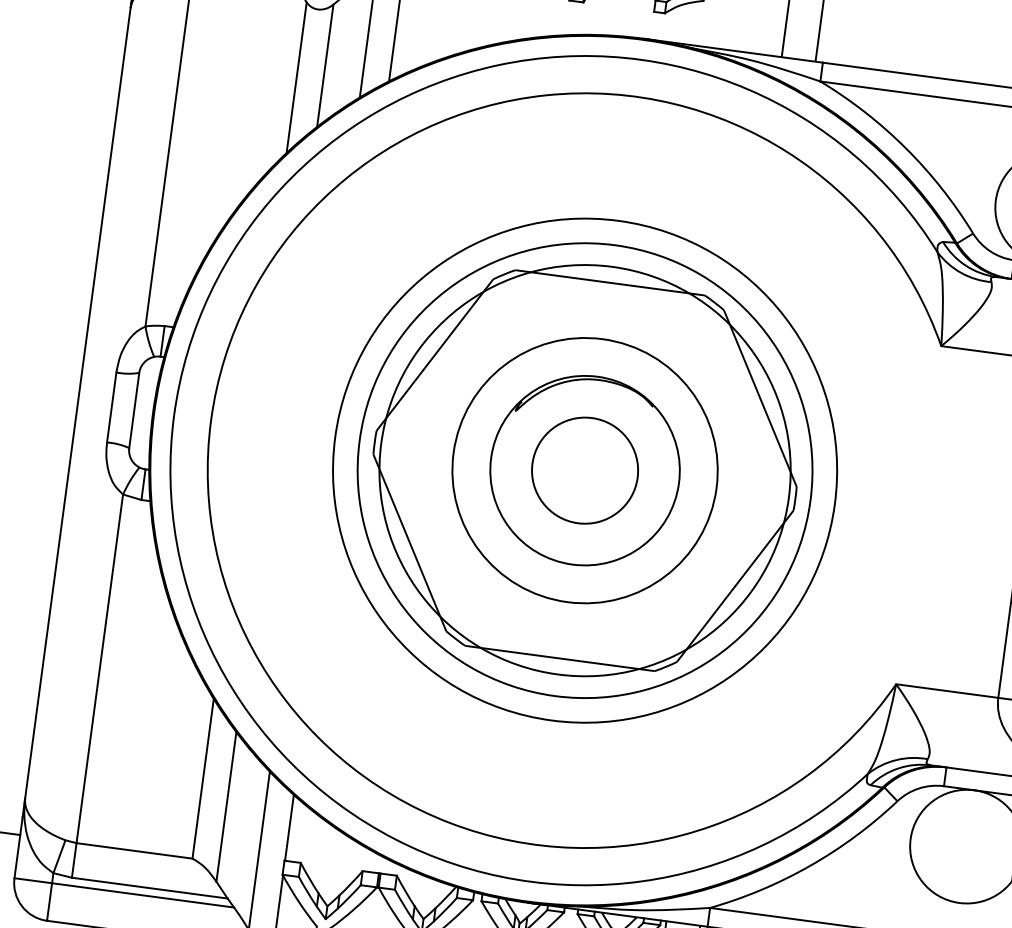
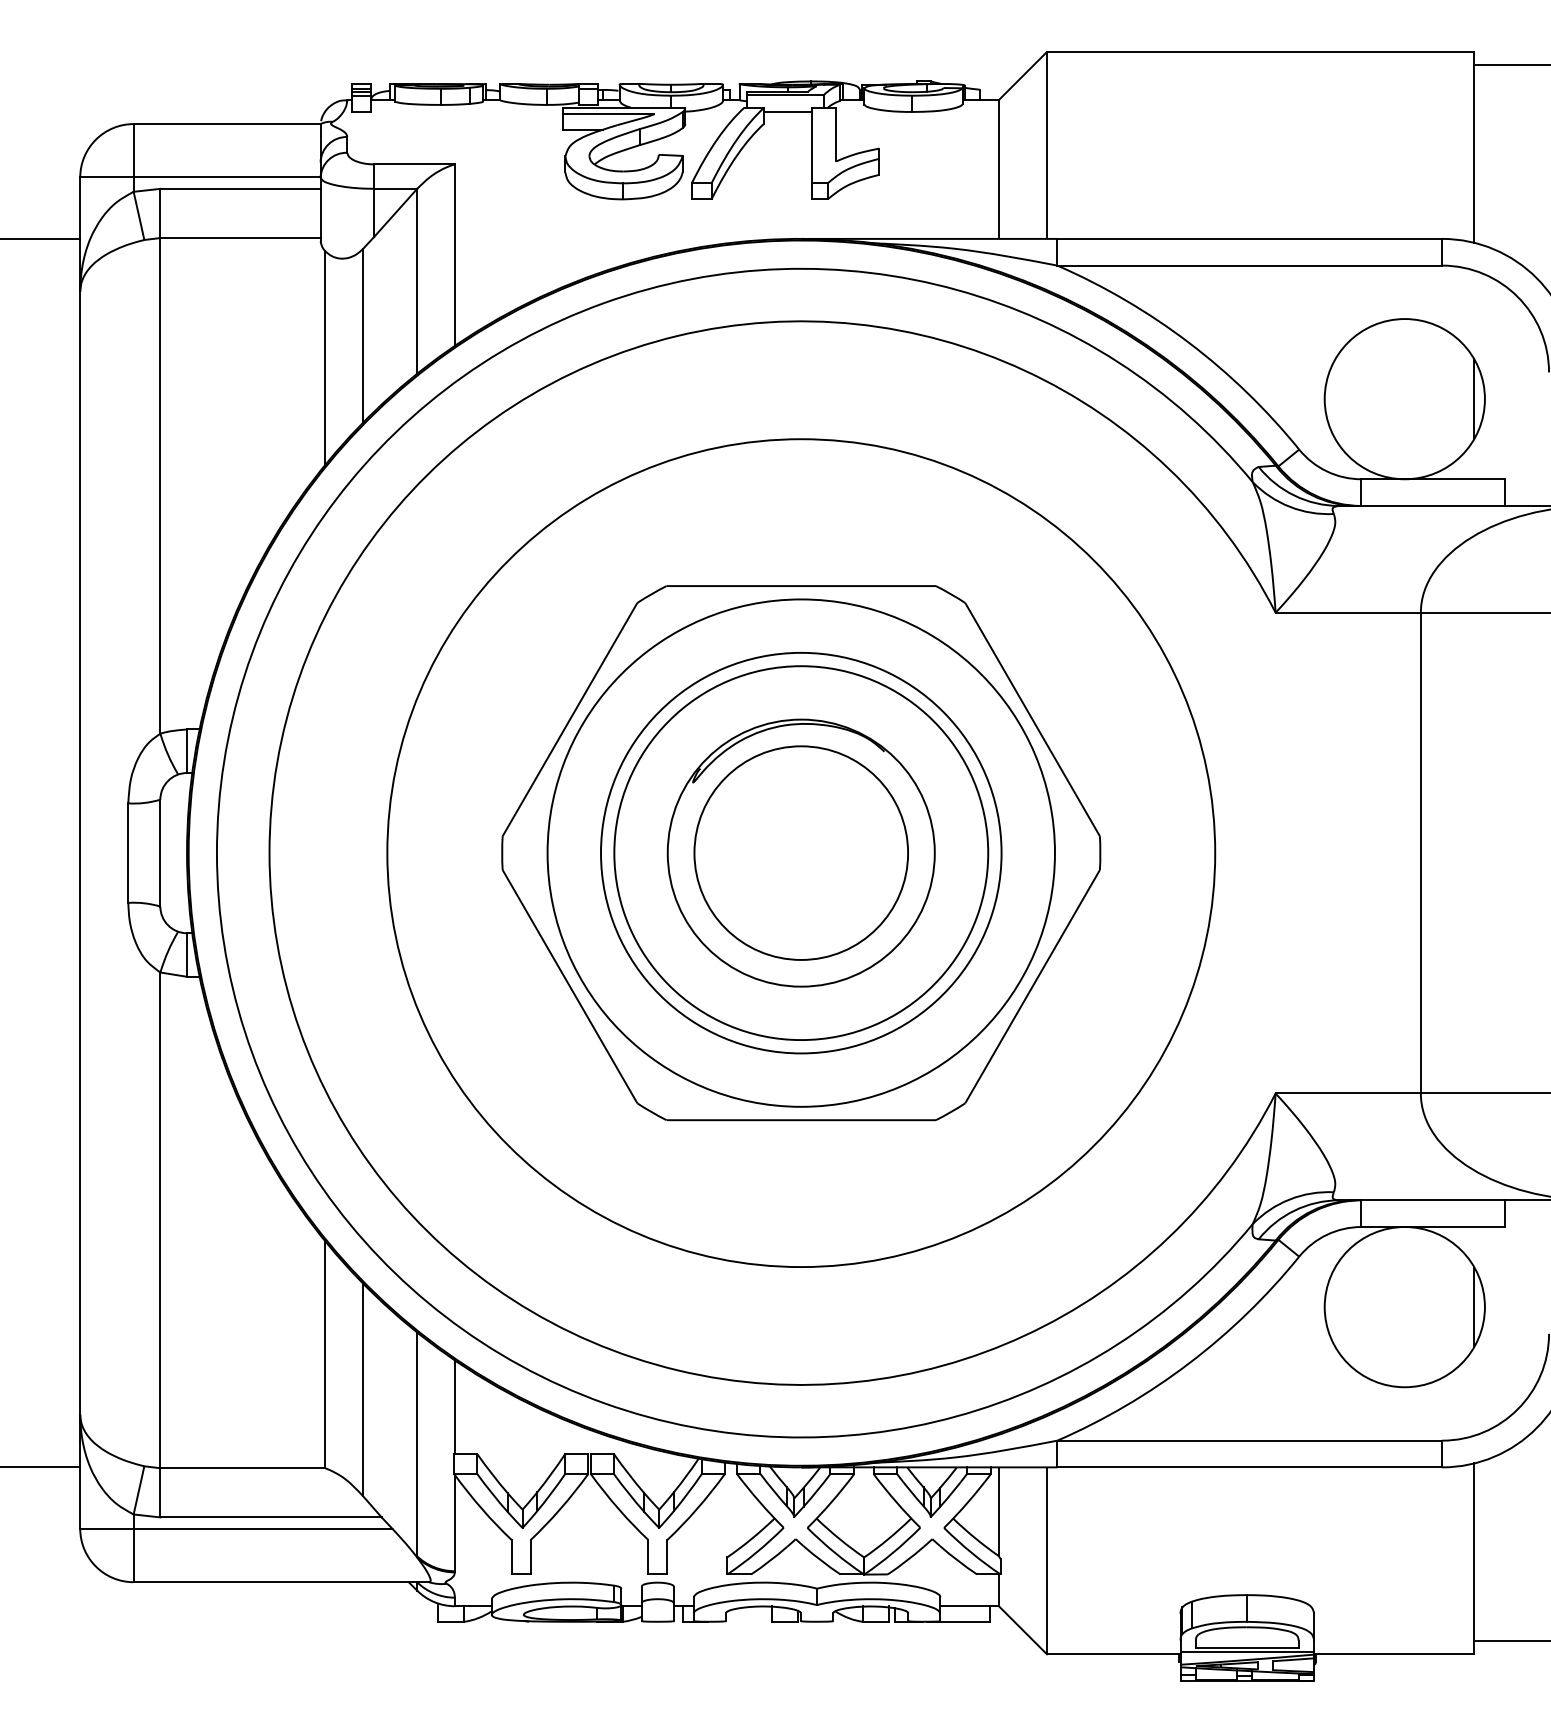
circle: (584, 470) -> (800, 852), size x0.71
circle: (585, 470) -> (801, 852), size x0.62
circle: (585, 470) -> (801, 852), size x1.43
circle: (585, 470) -> (801, 853), size x1.43

